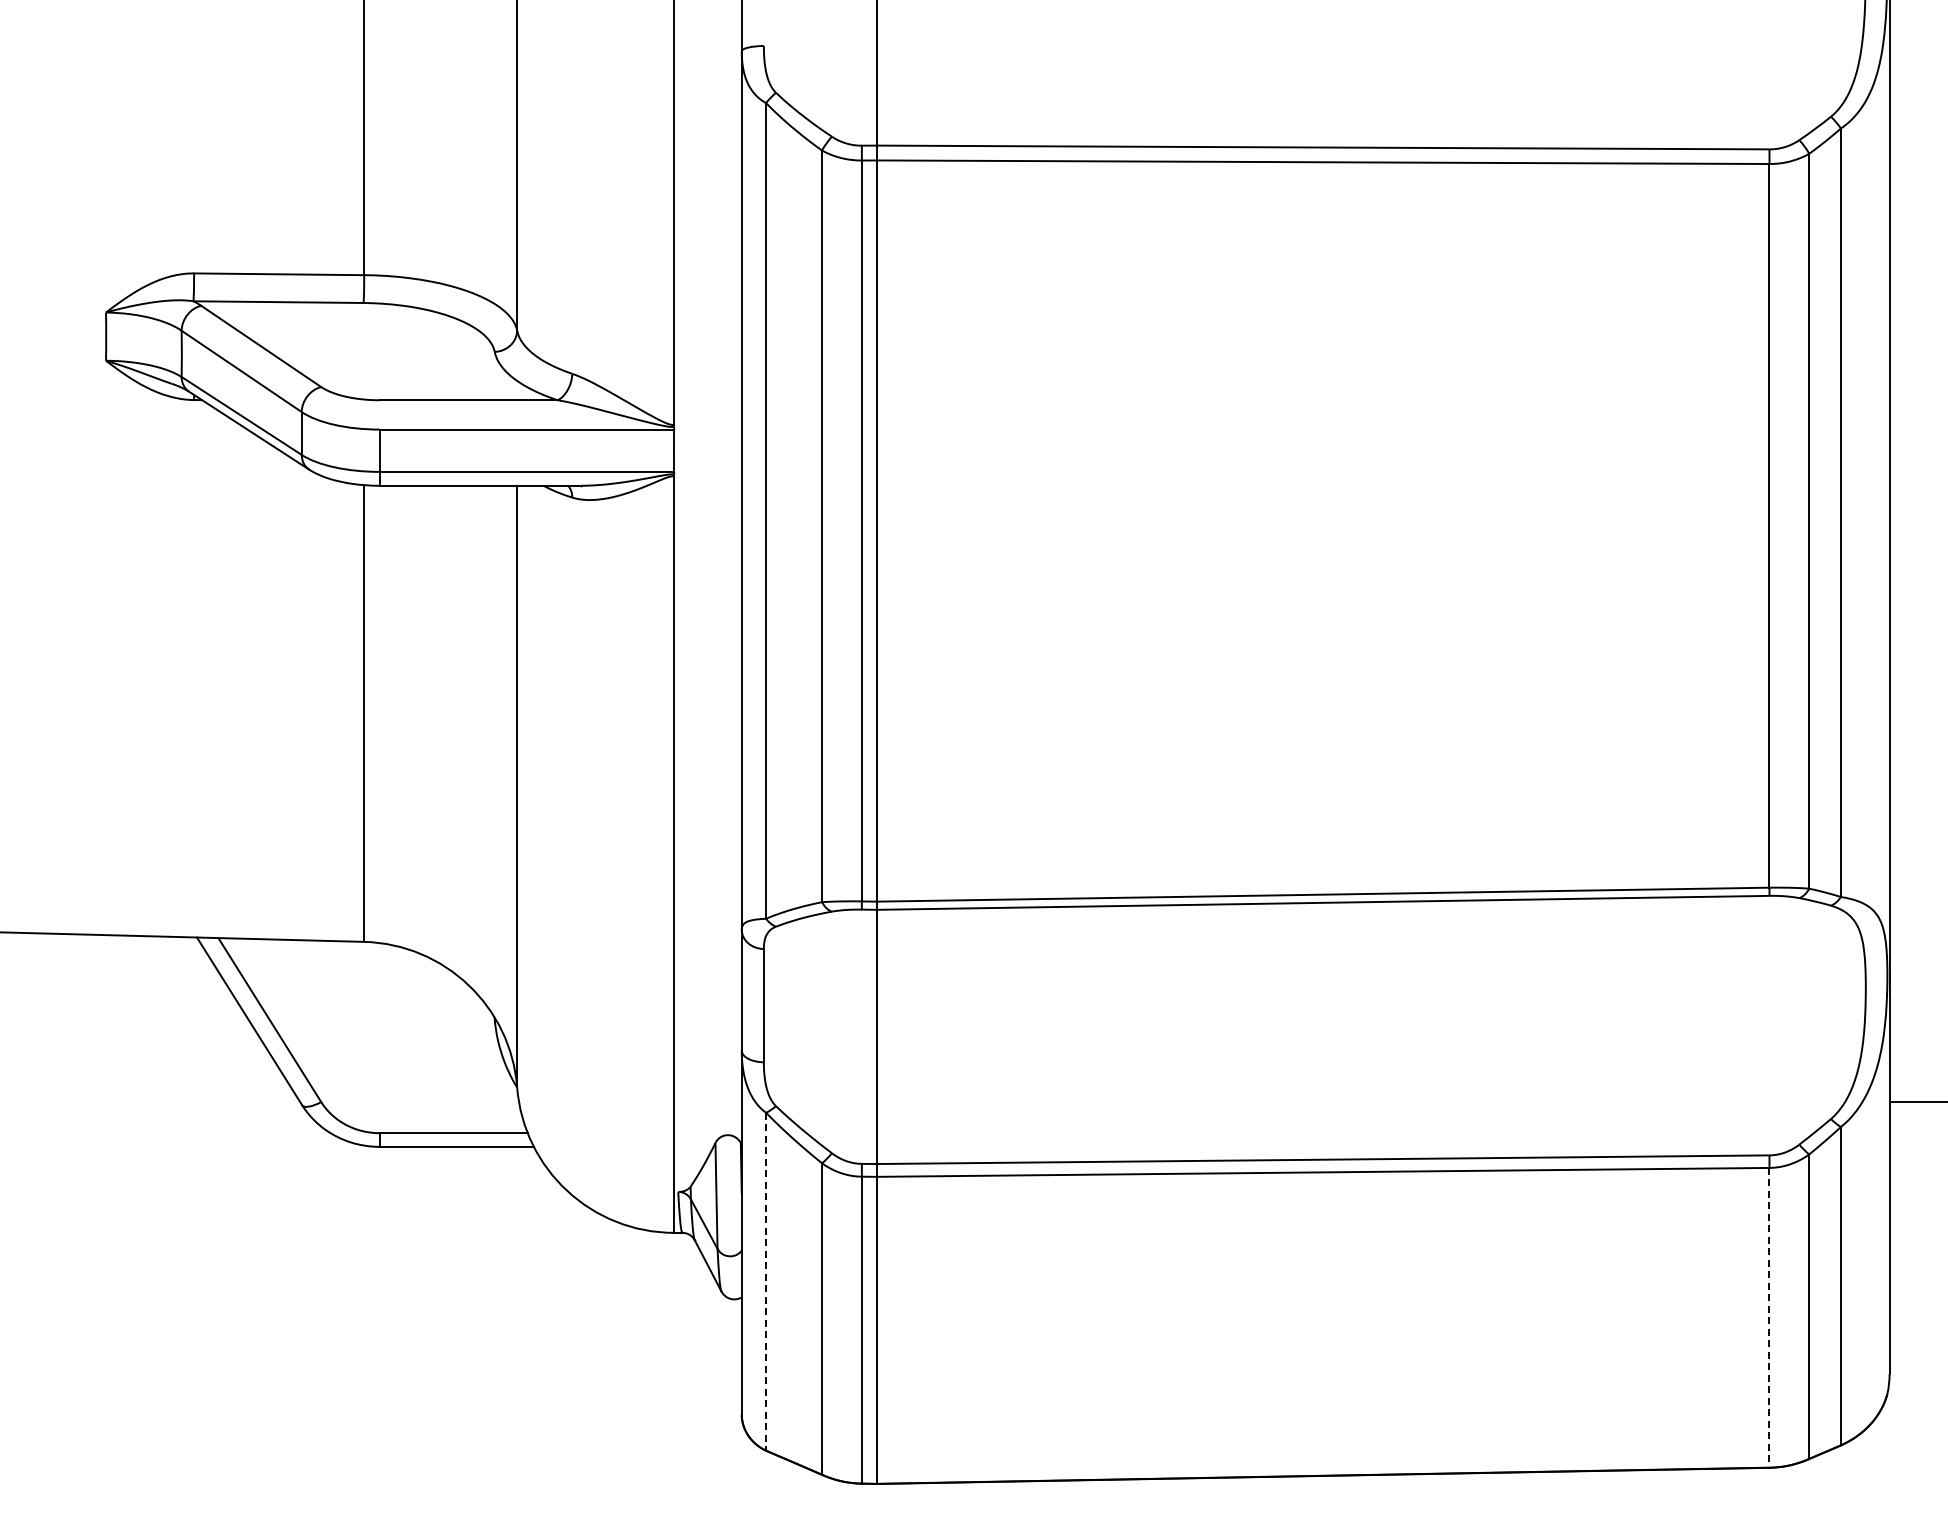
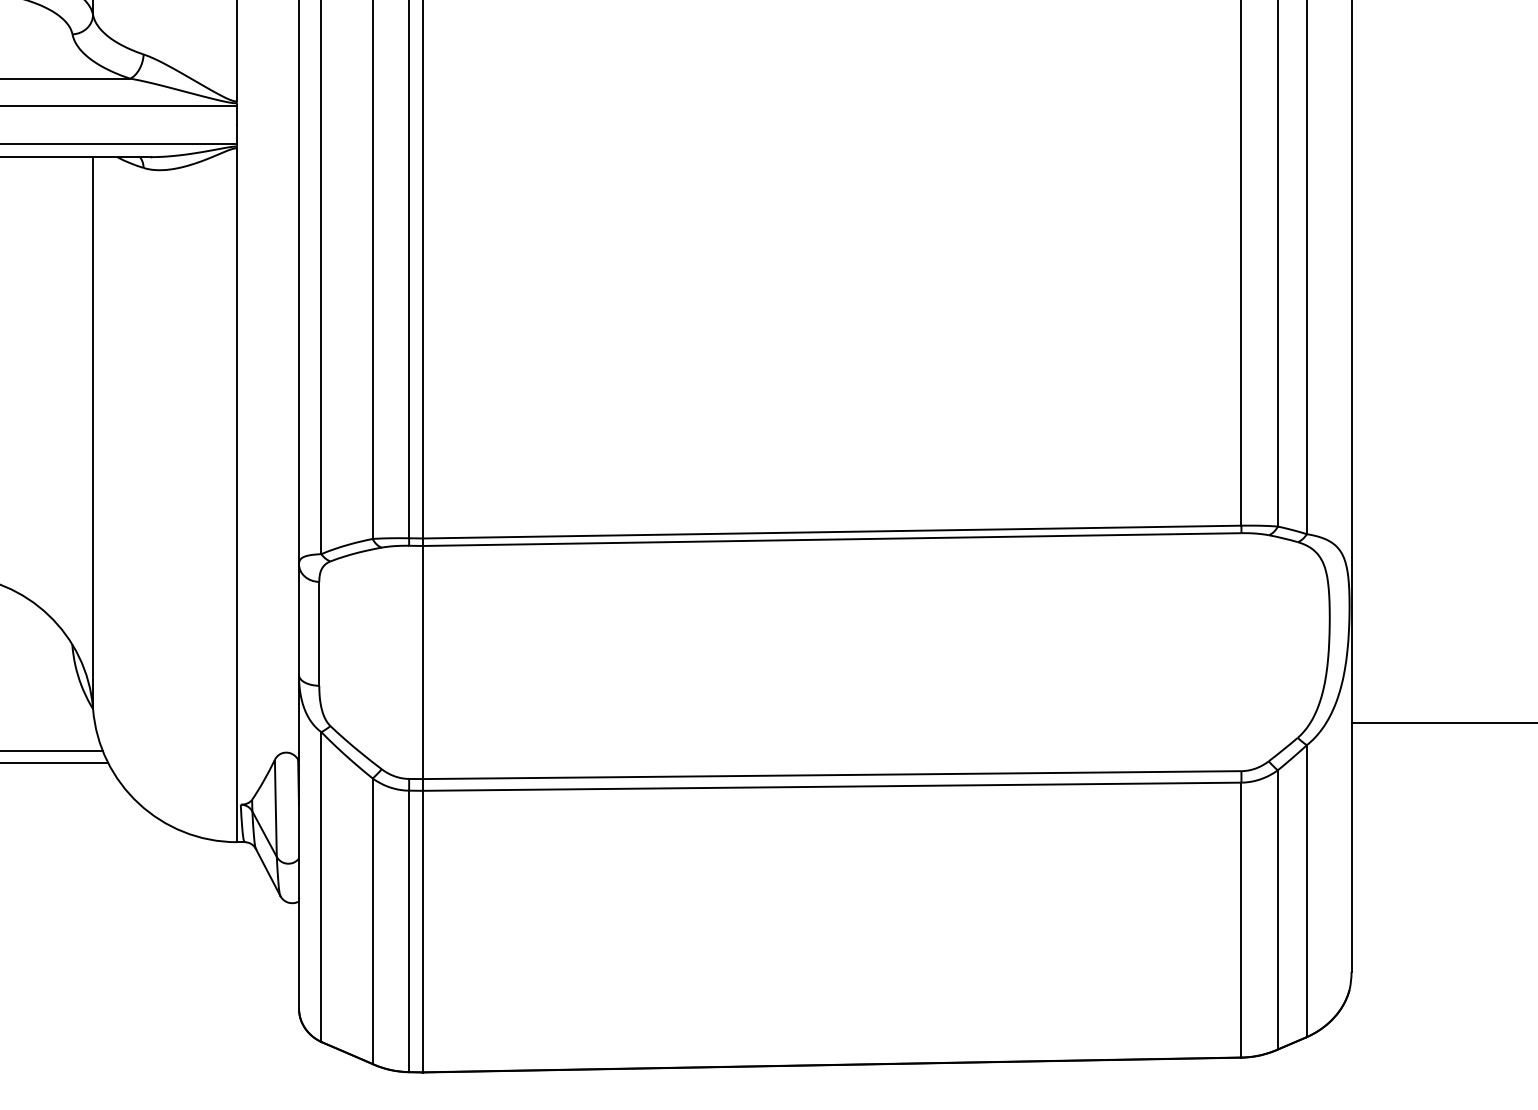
line: (766, 1281) -> (321, 886), dashed -> solid
line: (1769, 1317) -> (1241, 919), dashed -> solid

